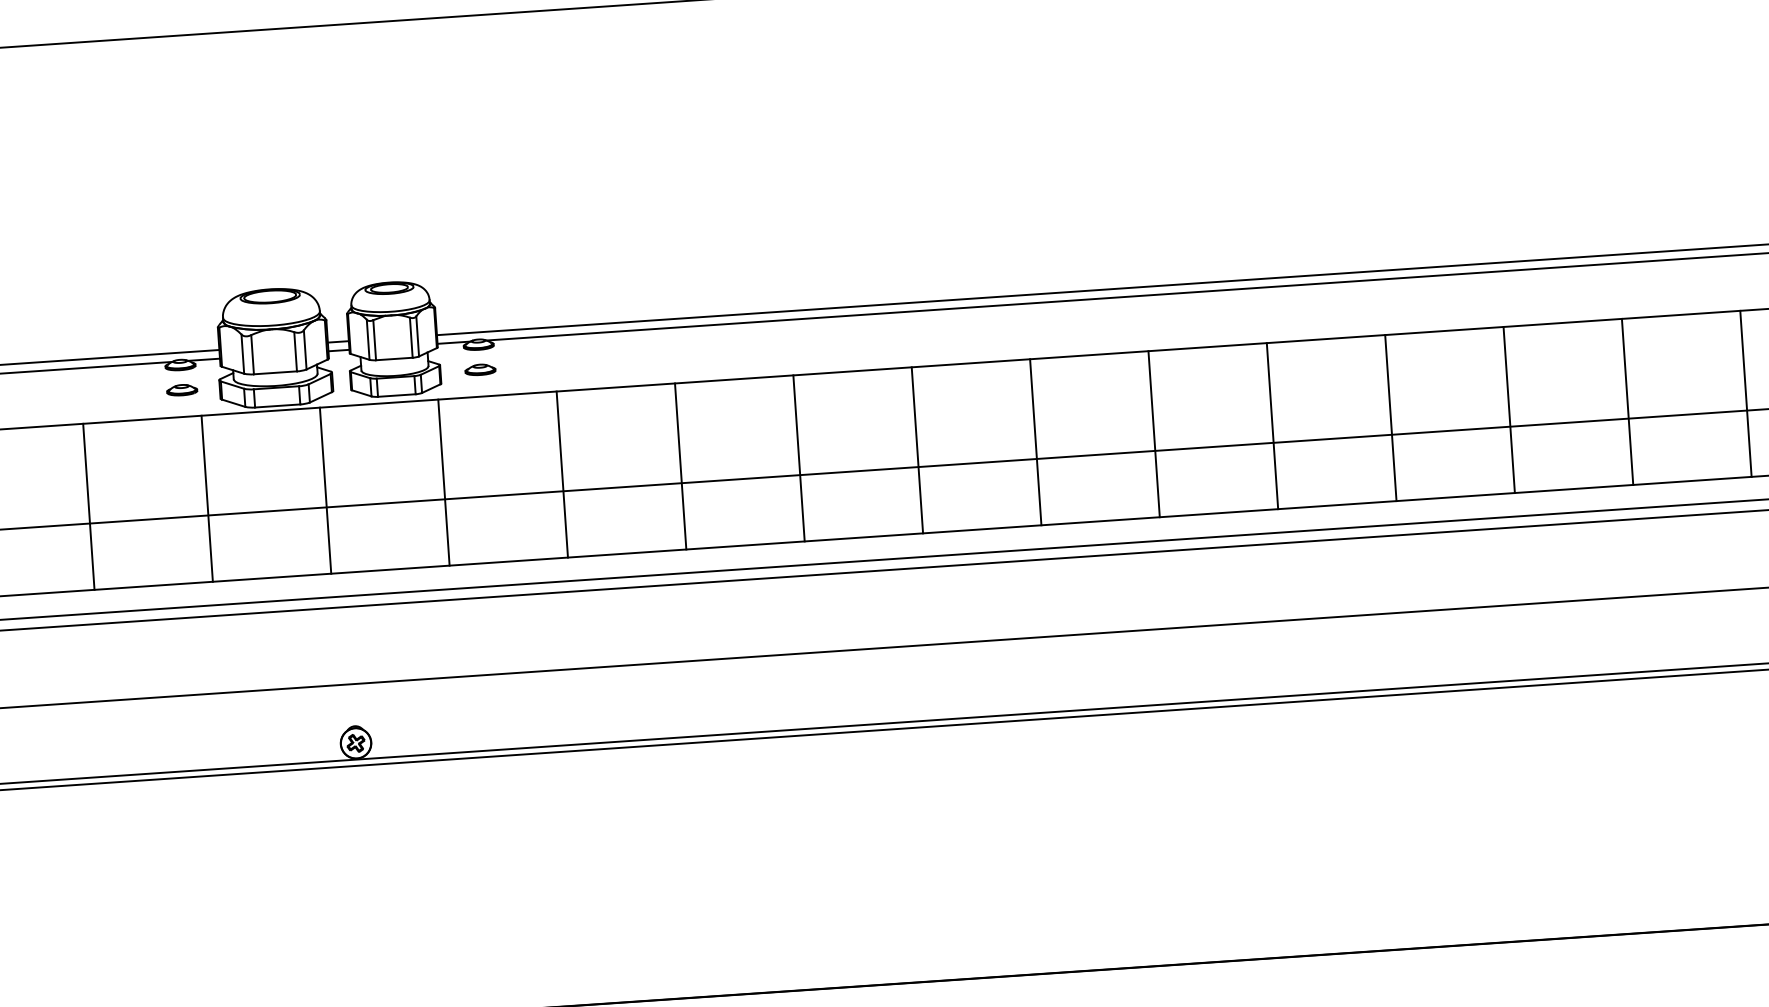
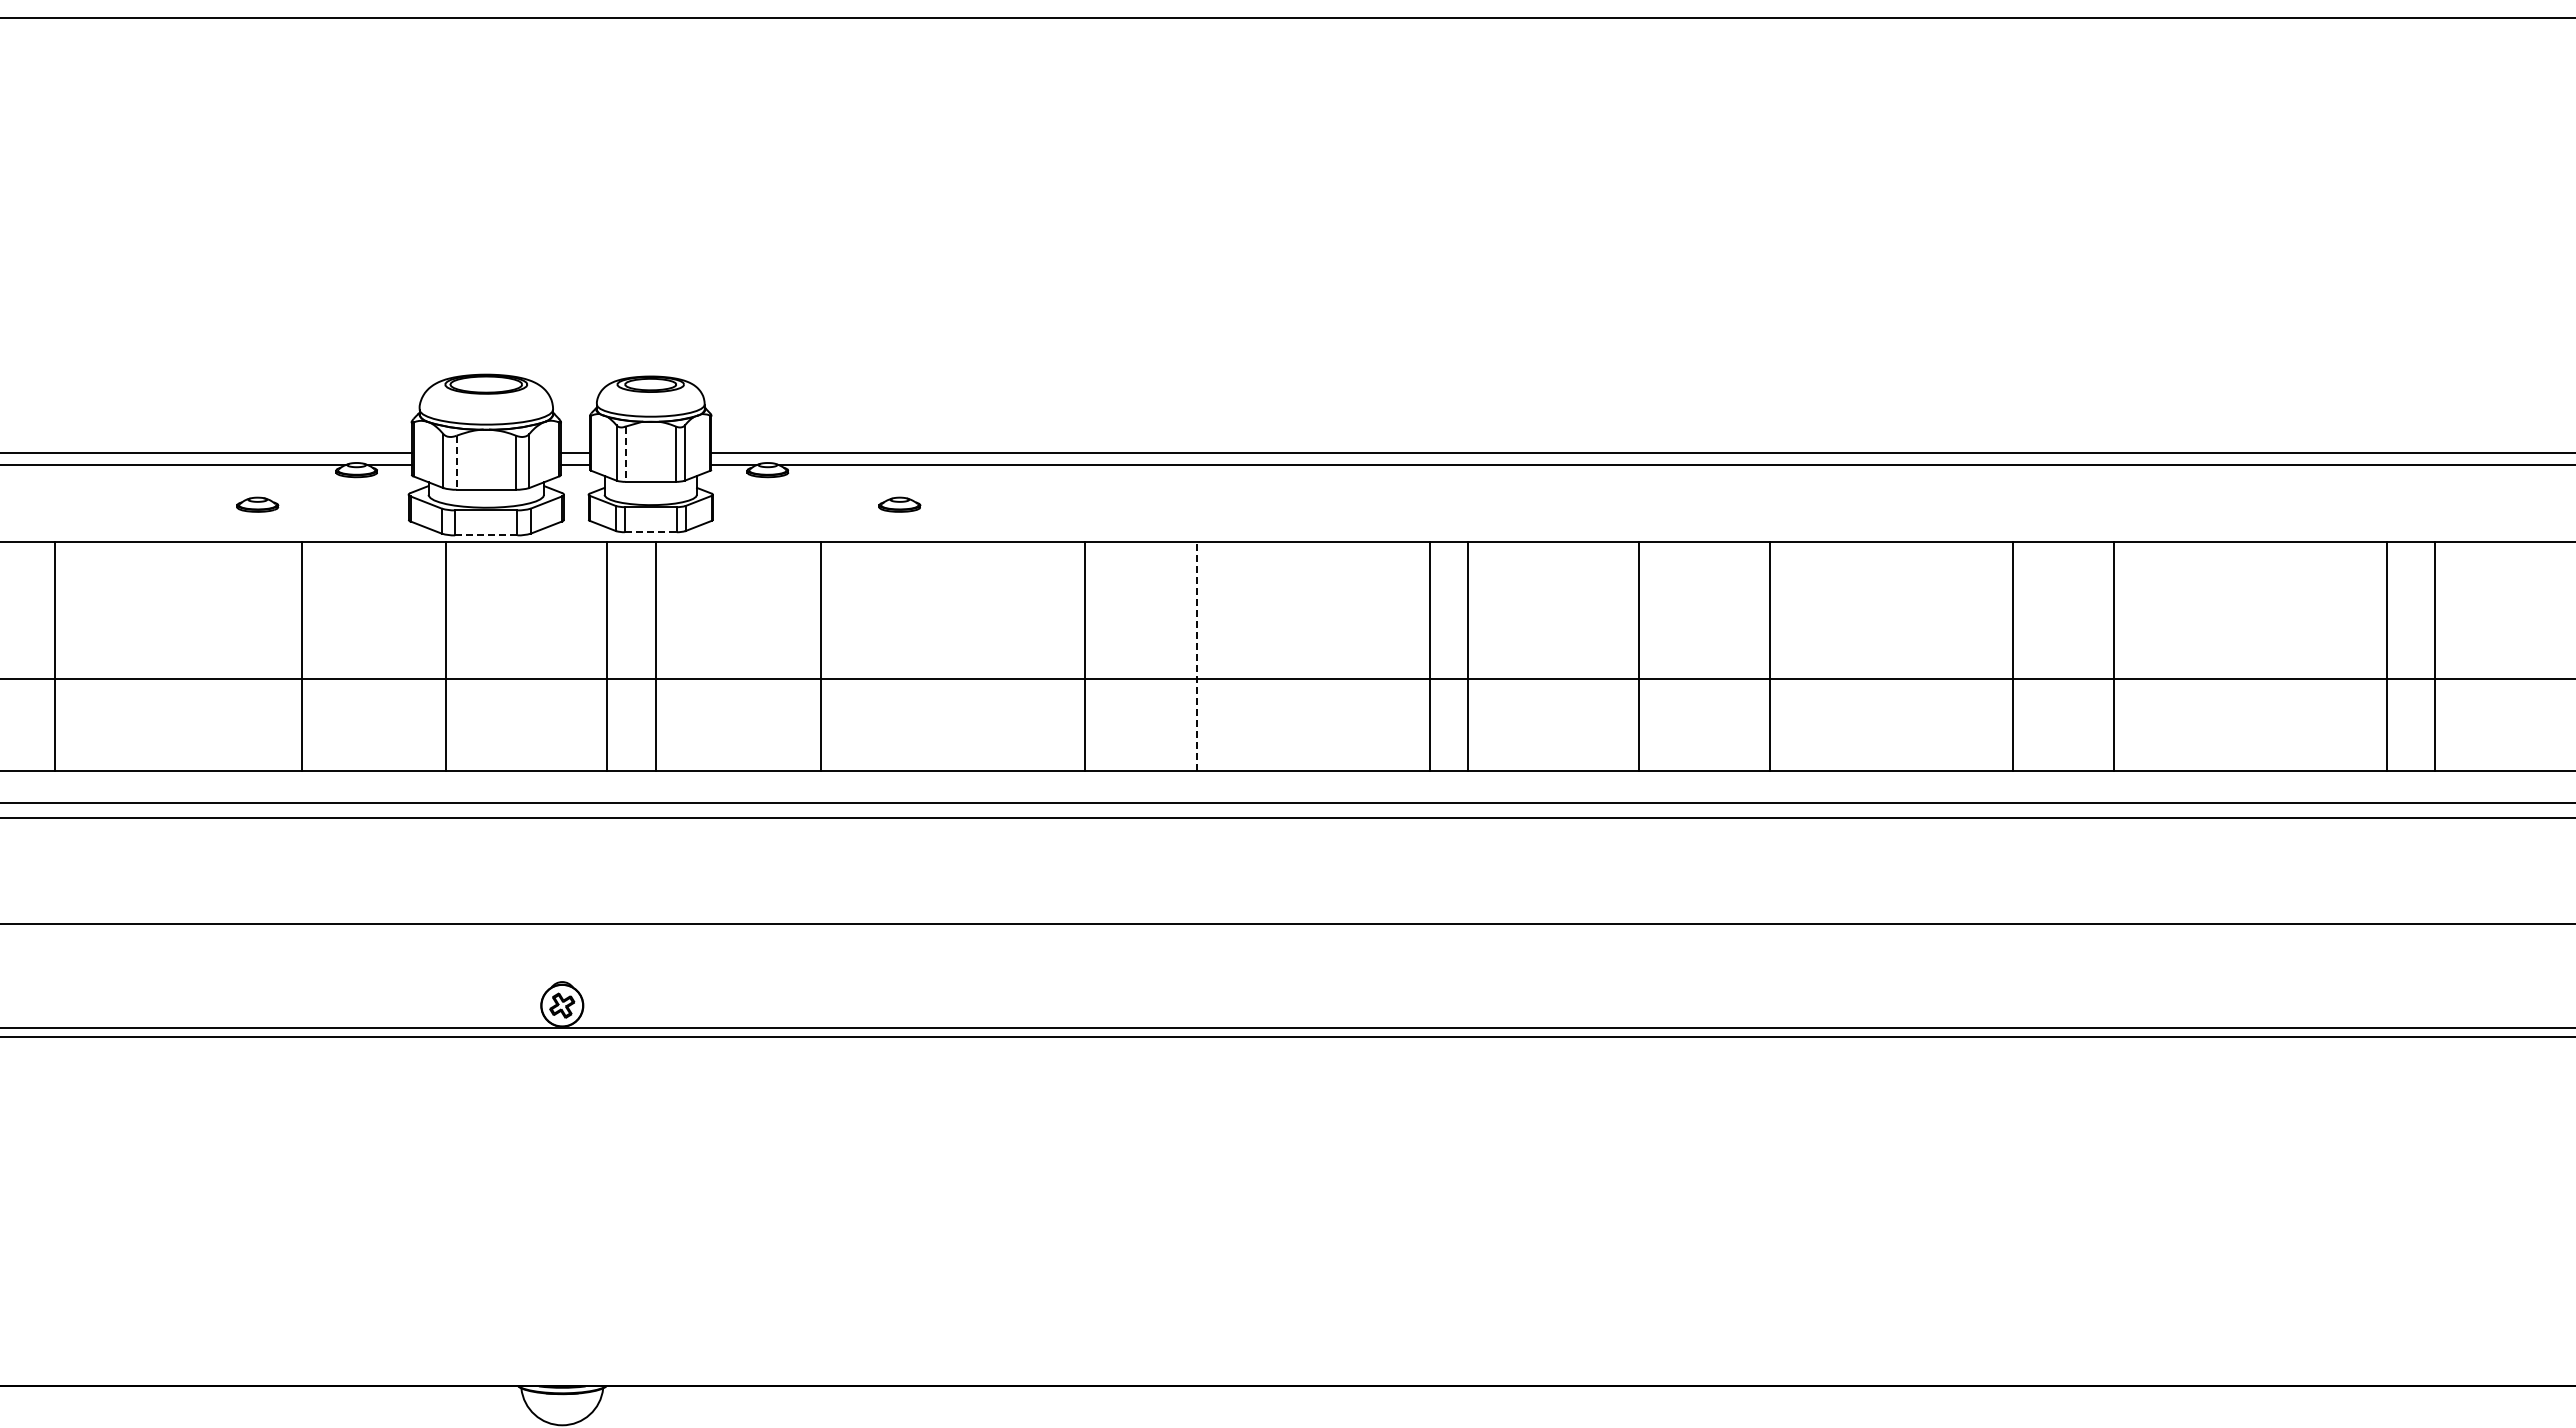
line: (374, 340) -> (625, 454), solid -> dashed
line: (252, 355) -> (456, 463), solid -> dashed
part: (480, 369) -> (899, 504), moved
part: (181, 389) -> (257, 504), moved
line: (1746, 393) -> (2435, 655), moved
line: (396, 395) -> (650, 532), solid -> dashed
line: (1627, 401) -> (2386, 655), moved
line: (277, 406) -> (486, 535), solid -> dashed
line: (1508, 409) -> (2113, 655), moved
line: (1272, 425) -> (1770, 655), moved
line: (1154, 433) -> (1639, 655), moved
line: (1036, 441) -> (1468, 655), moved
line: (917, 449) -> (1429, 655), moved
line: (798, 457) -> (1196, 655), solid -> dashed
line: (680, 466) -> (1084, 655), moved
line: (562, 474) -> (821, 655), moved
line: (444, 482) -> (656, 655), moved
line: (325, 490) -> (607, 655), moved
line: (206, 498) -> (445, 655), moved
line: (88, 506) -> (301, 655), moved

